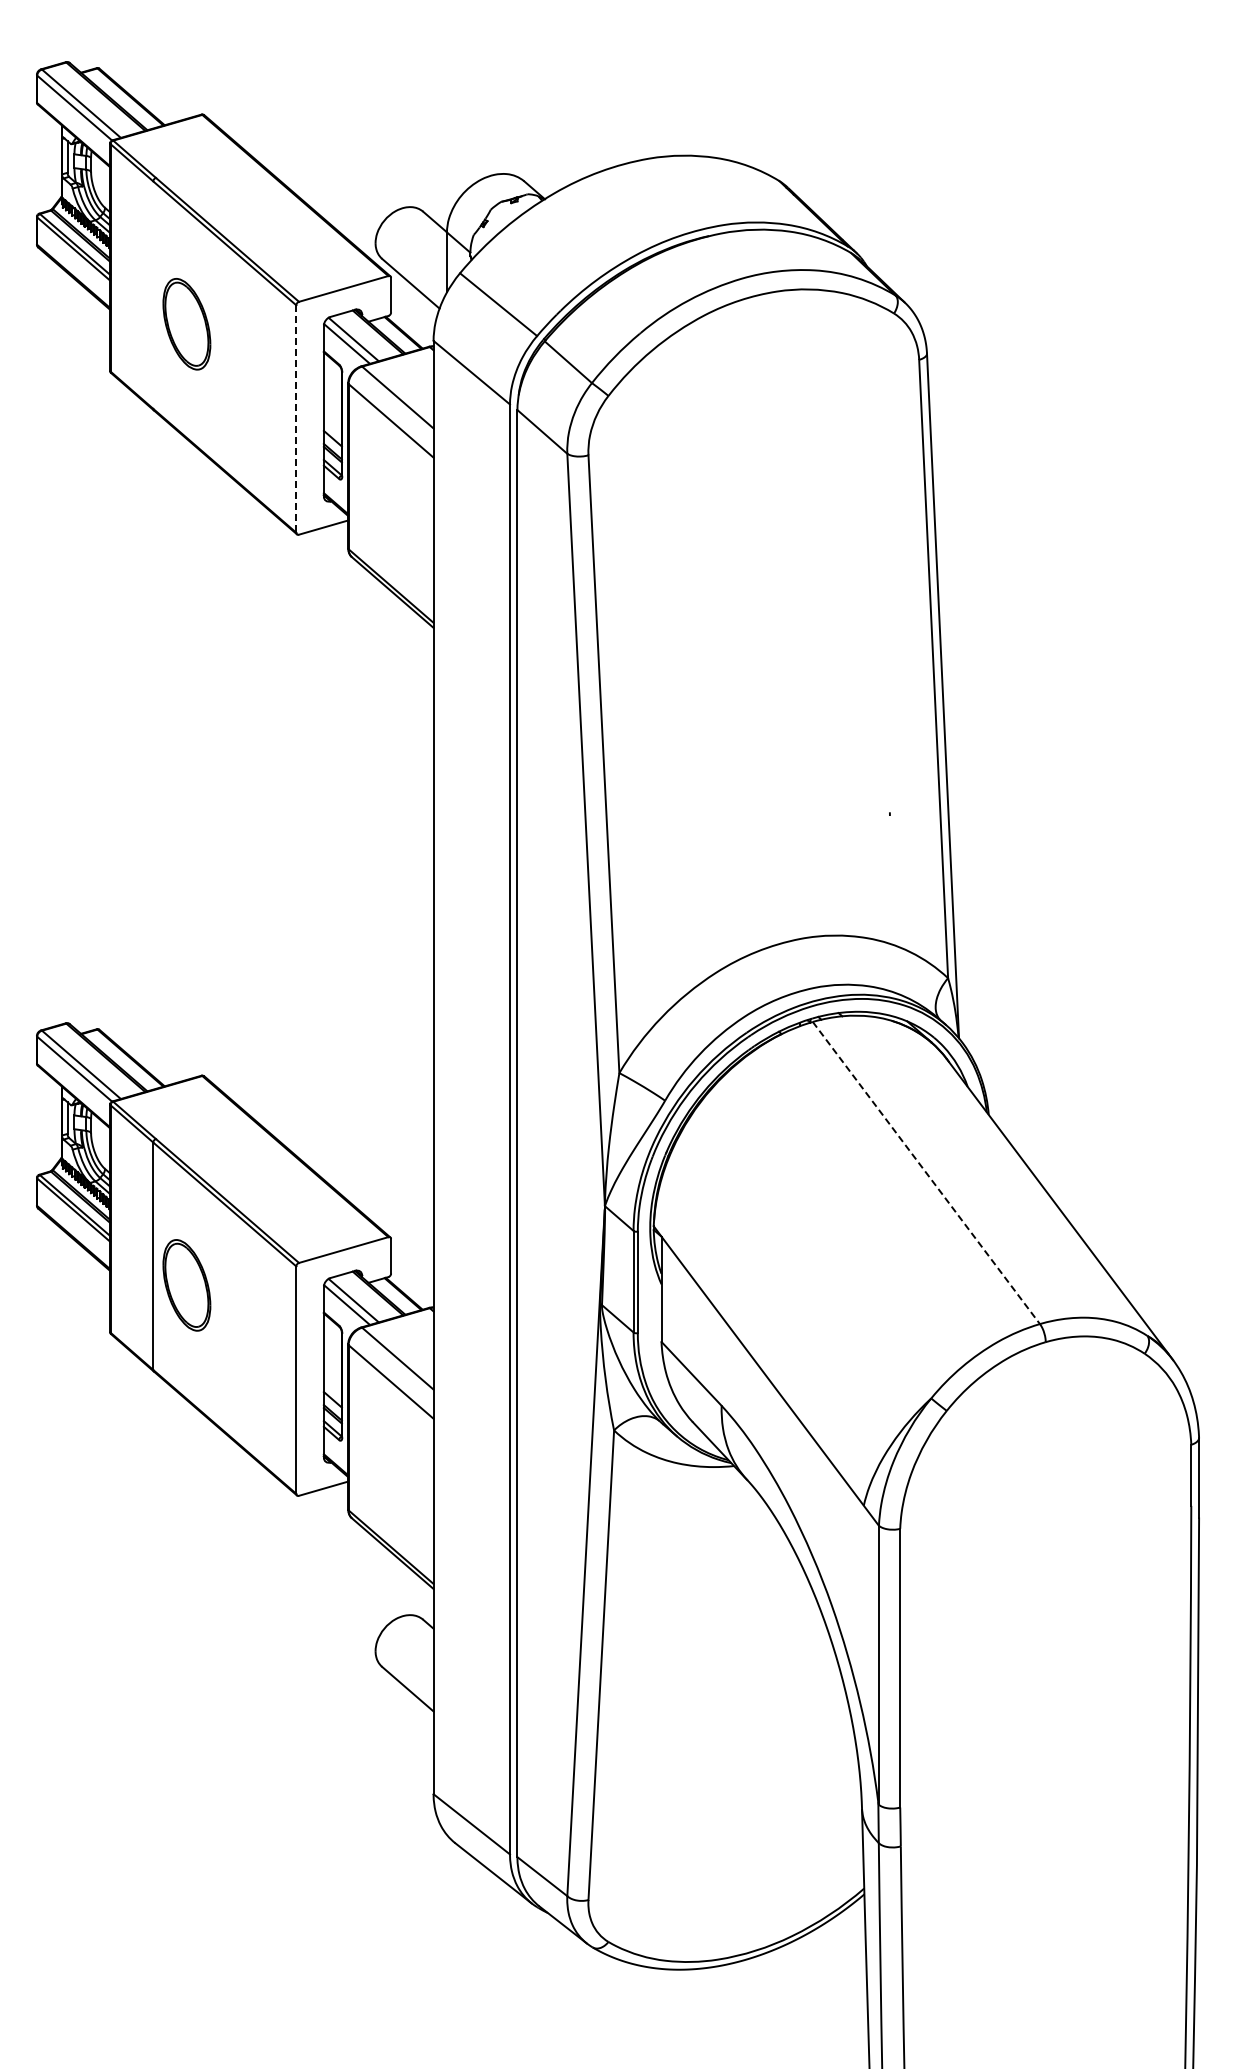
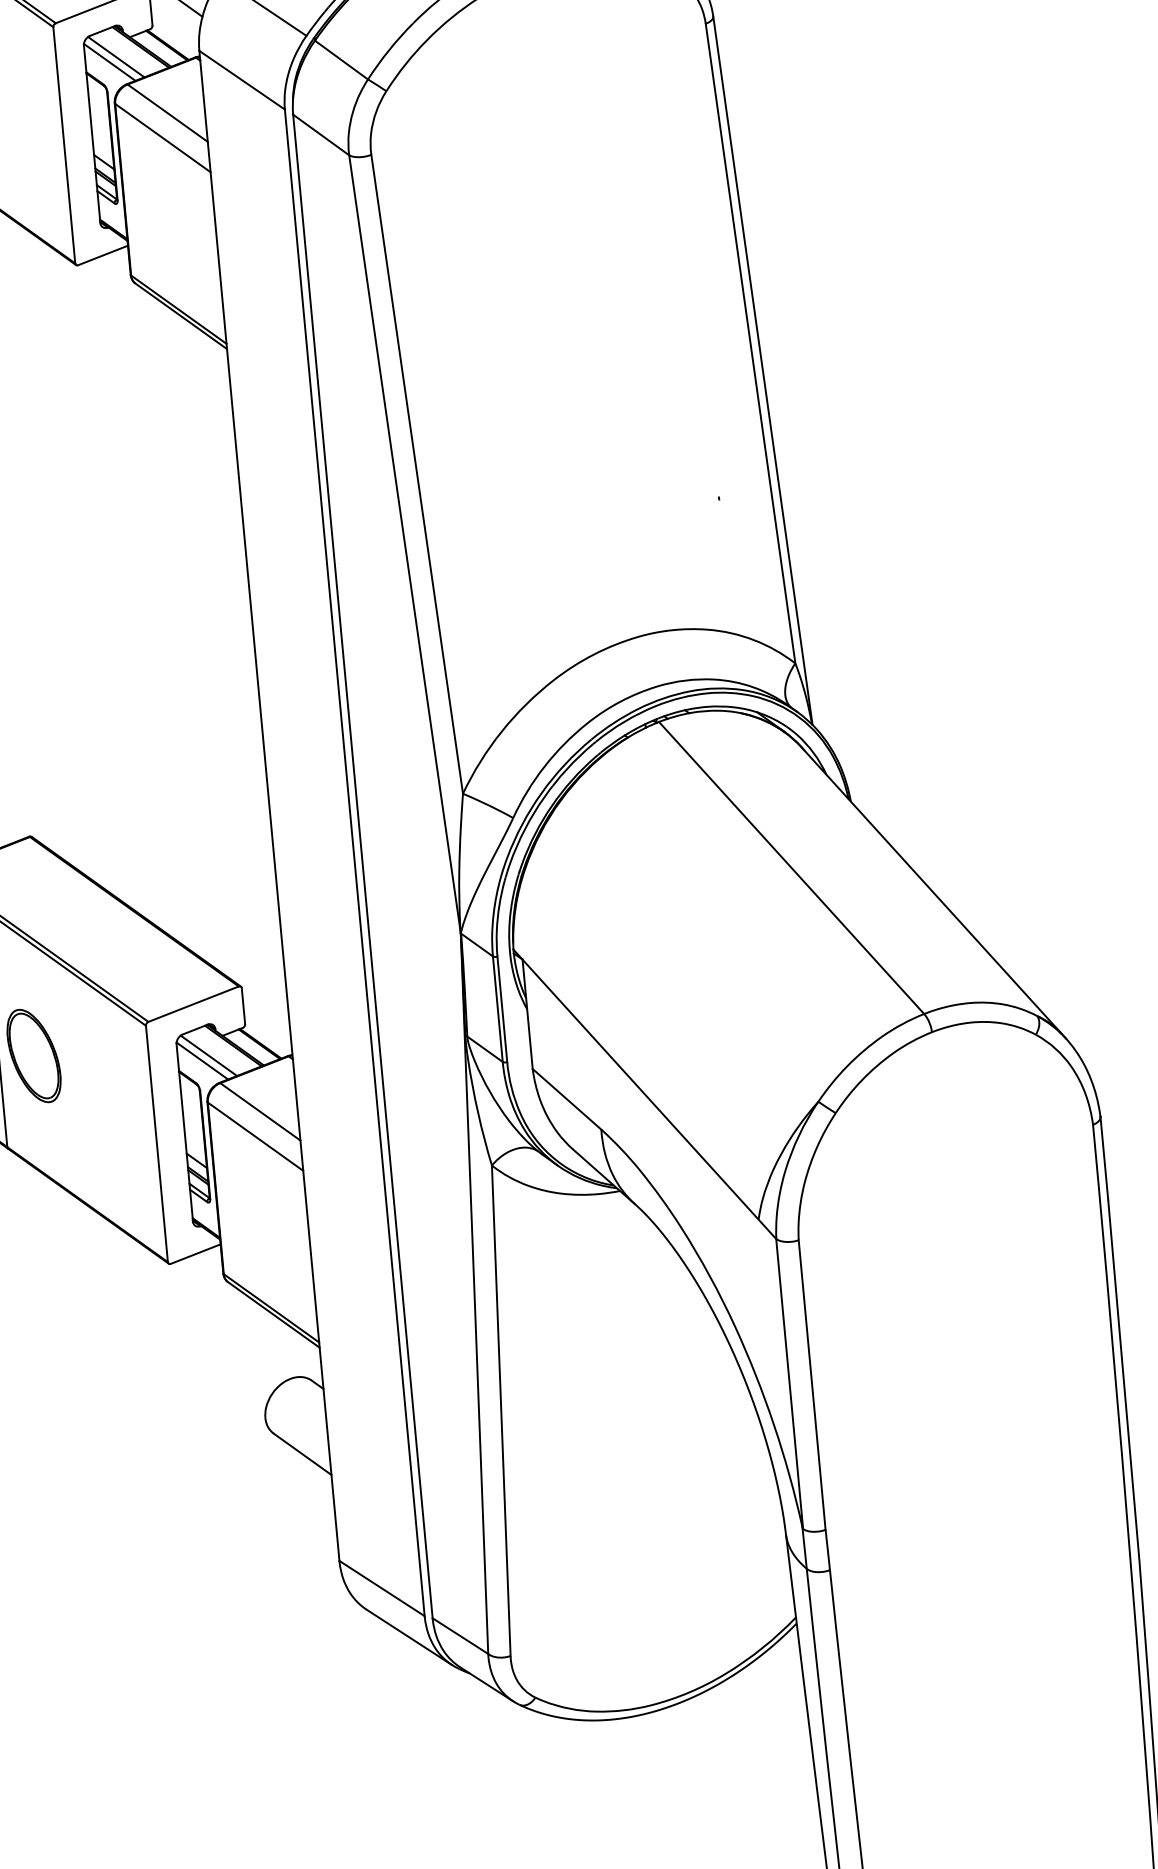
line: (296, 419) -> (64, 145), dashed -> solid
line: (926, 1173) -> (791, 868), dashed -> solid

